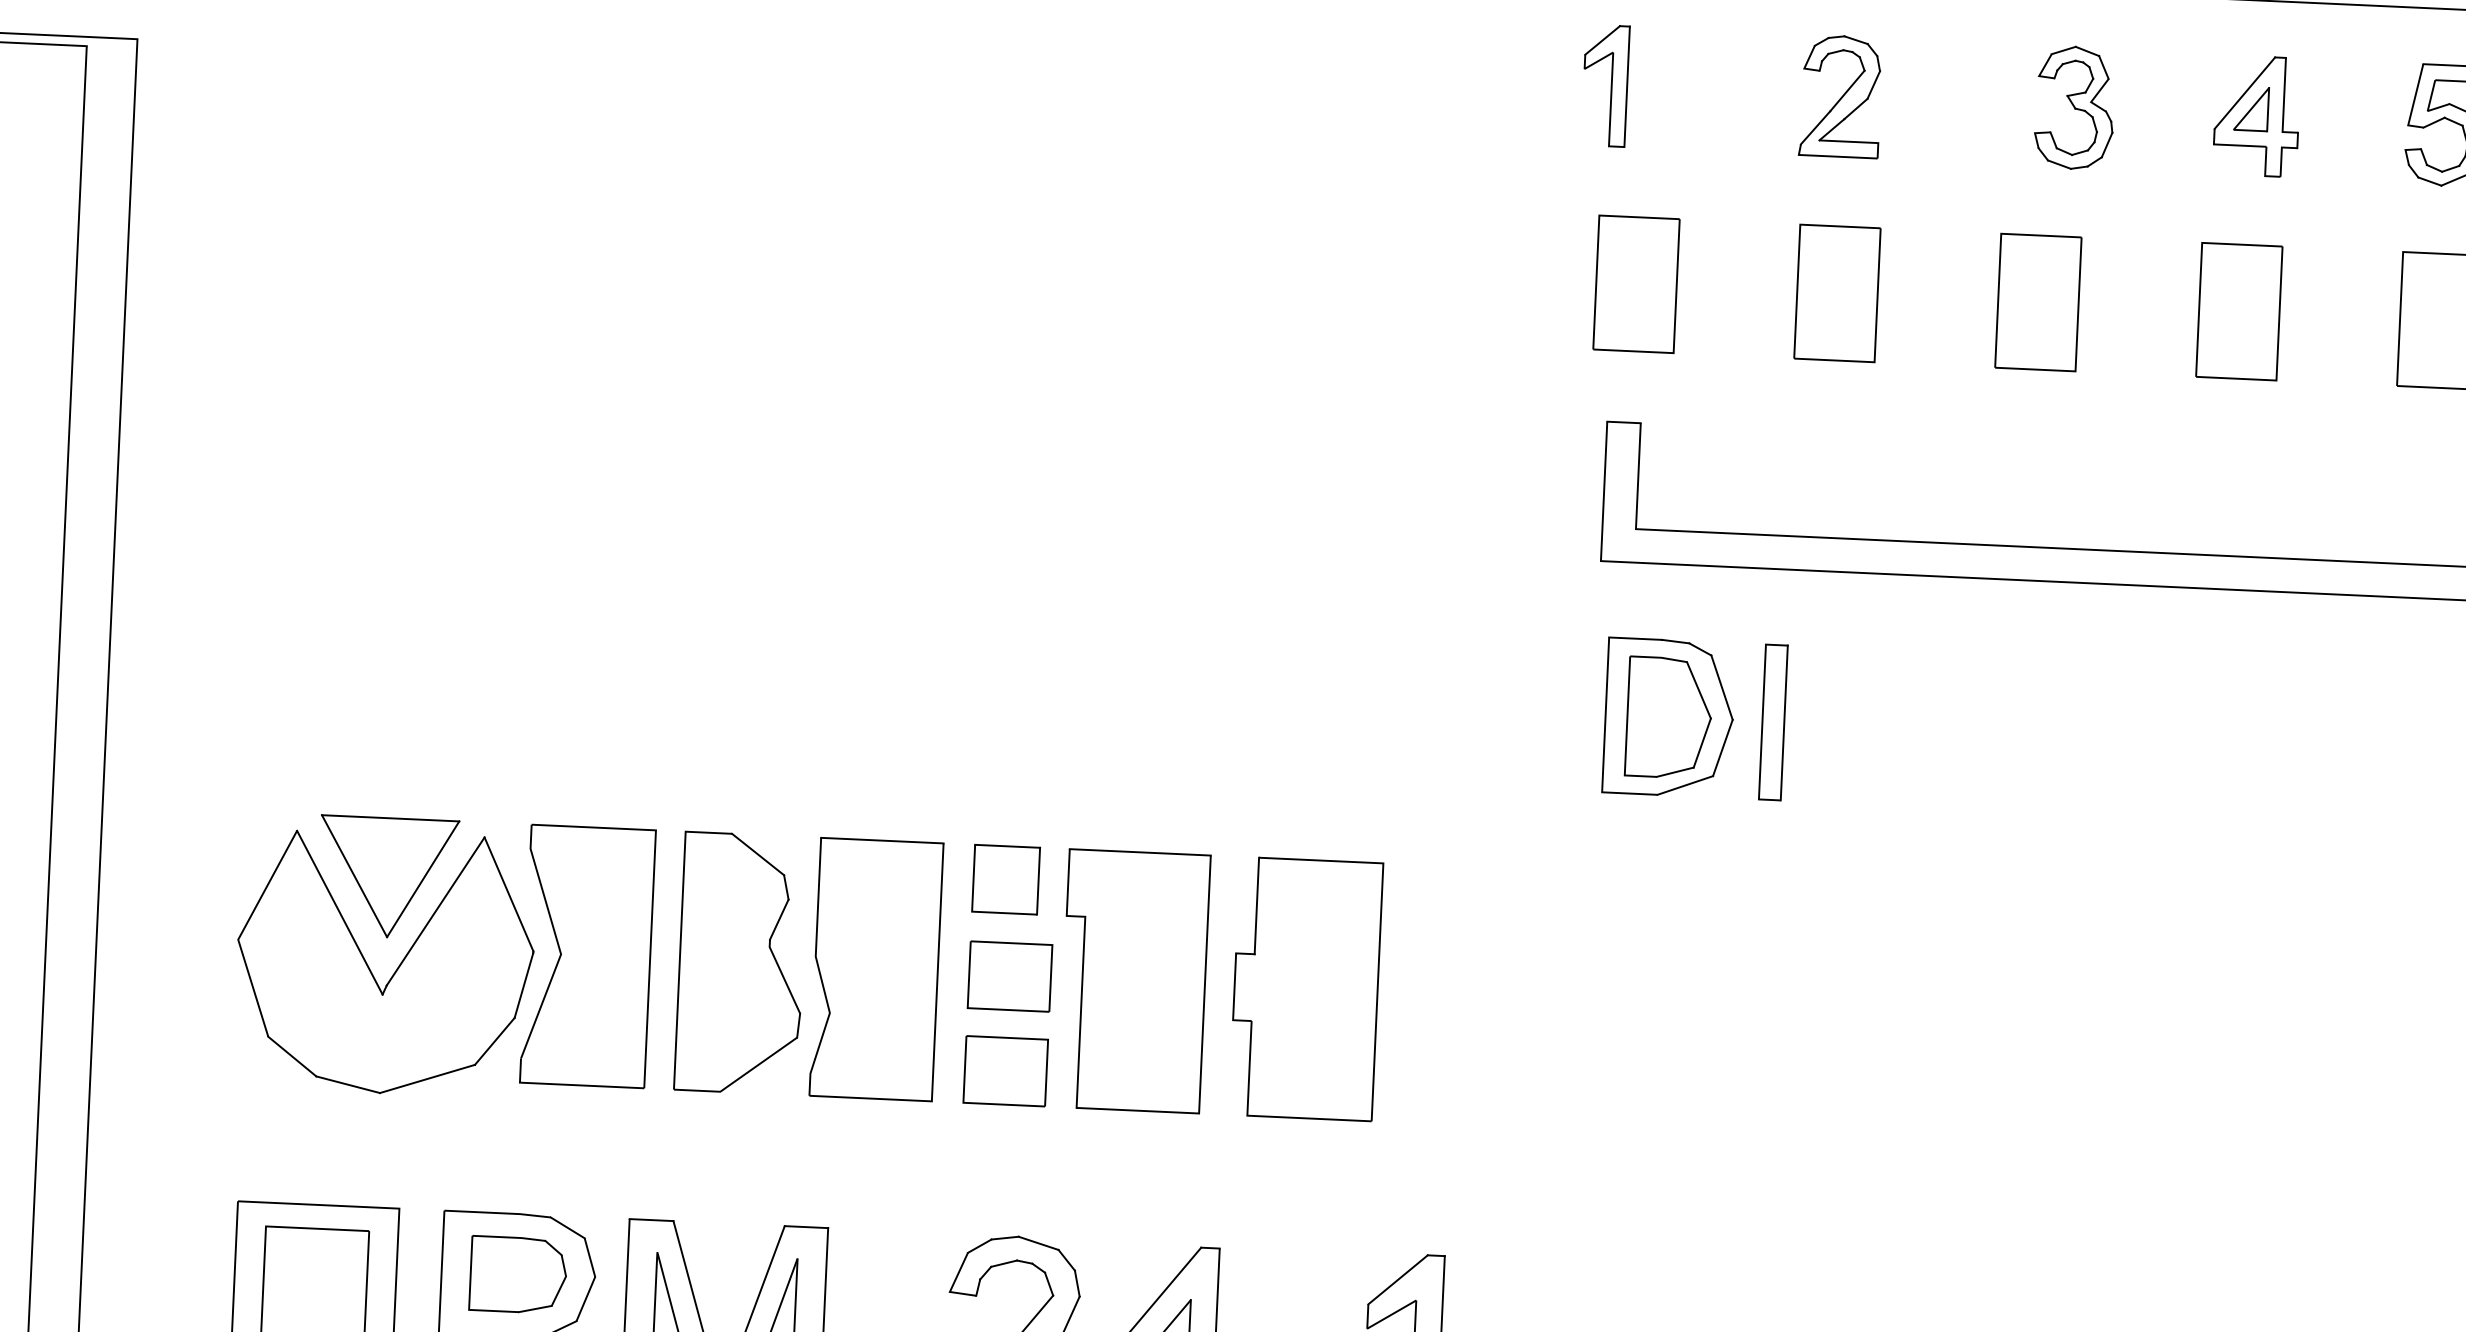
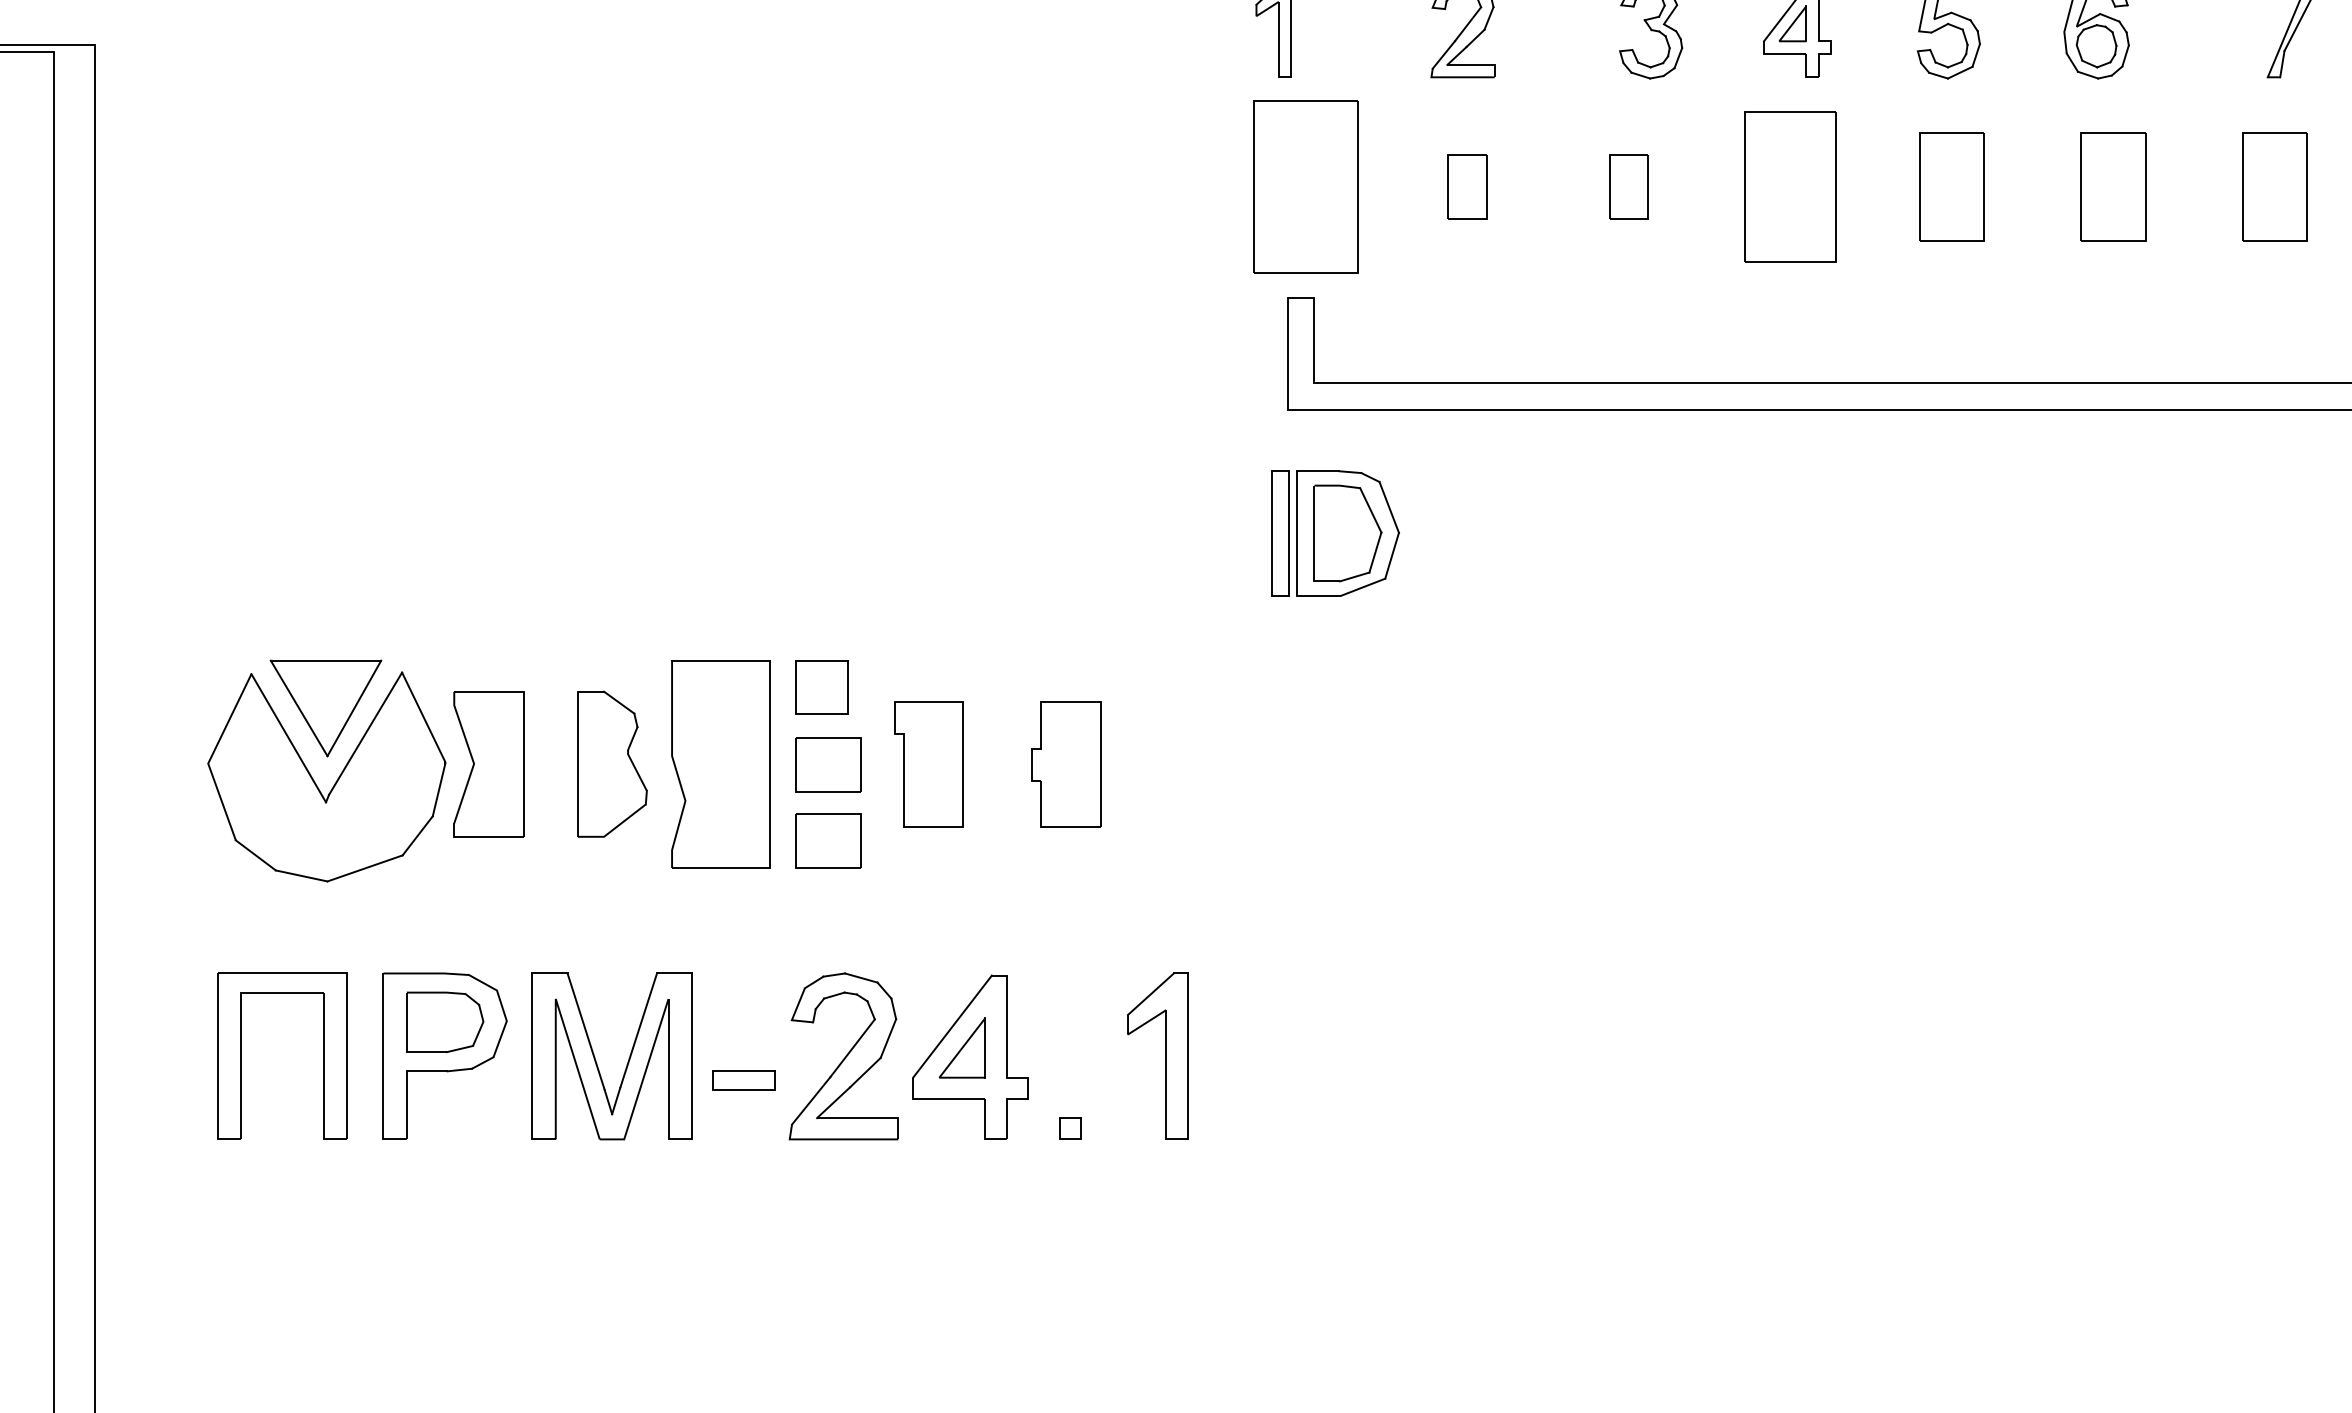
part: (1635, 283) -> (1305, 186), size x1.6
part: (1837, 292) -> (1467, 186), size x0.6
part: (2037, 301) -> (1628, 186), size x0.6
part: (2239, 311) -> (1790, 186), size x1.4
part: (1773, 722) -> (1280, 533), moved
part: (586, 956) -> (488, 764), size x0.7
part: (741, 962) -> (612, 763), size x0.7
part: (1134, 981) -> (928, 764), size x0.6
part: (1305, 989) -> (1066, 764), size x0.6

